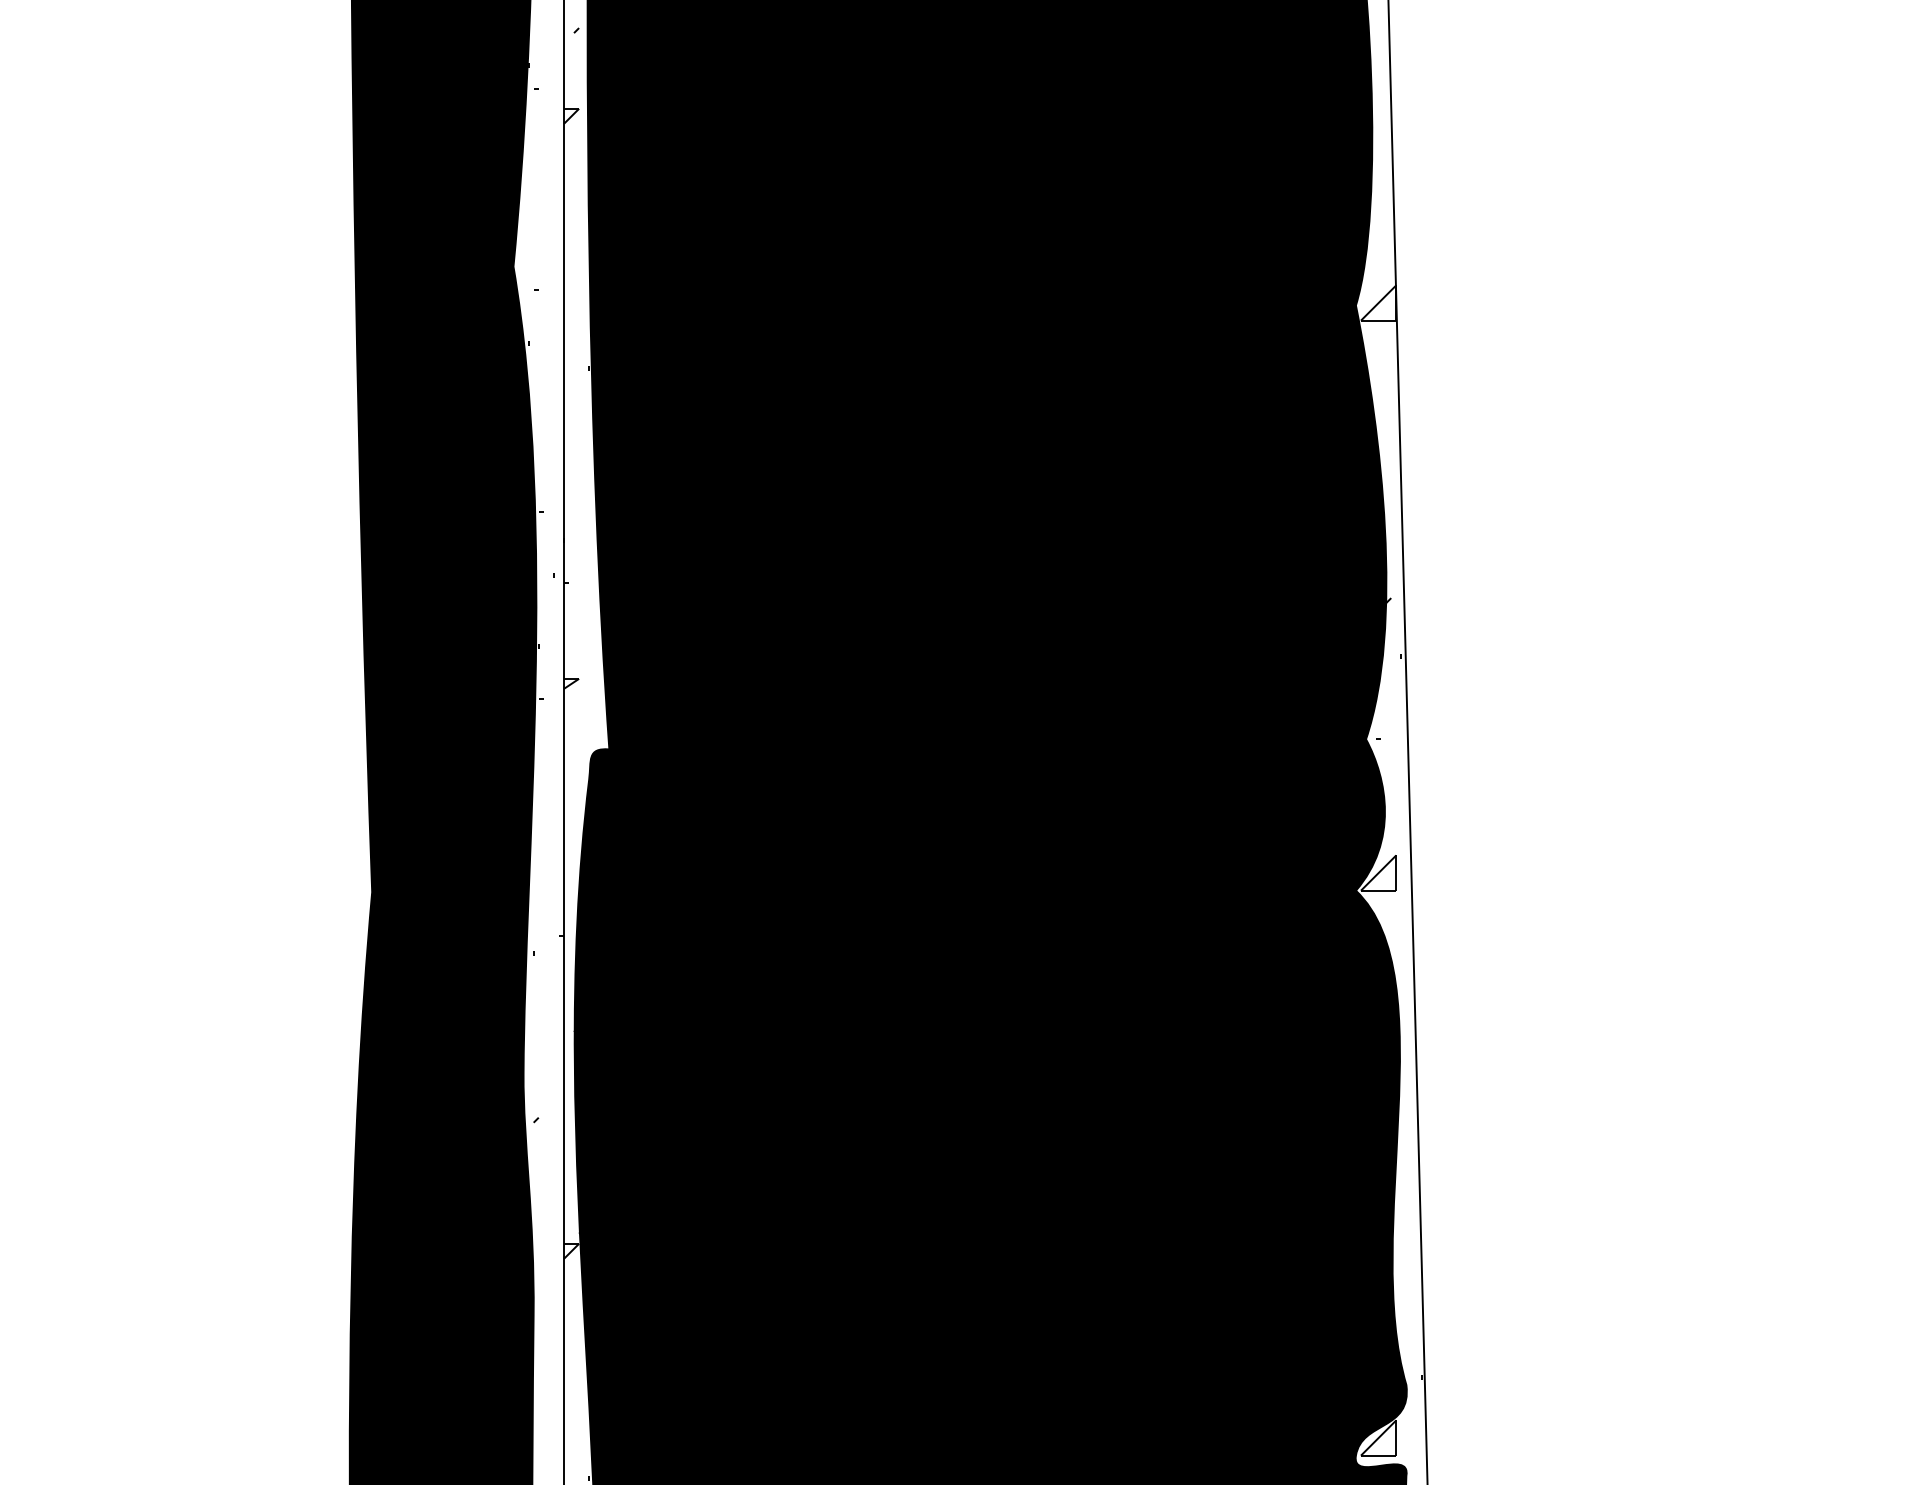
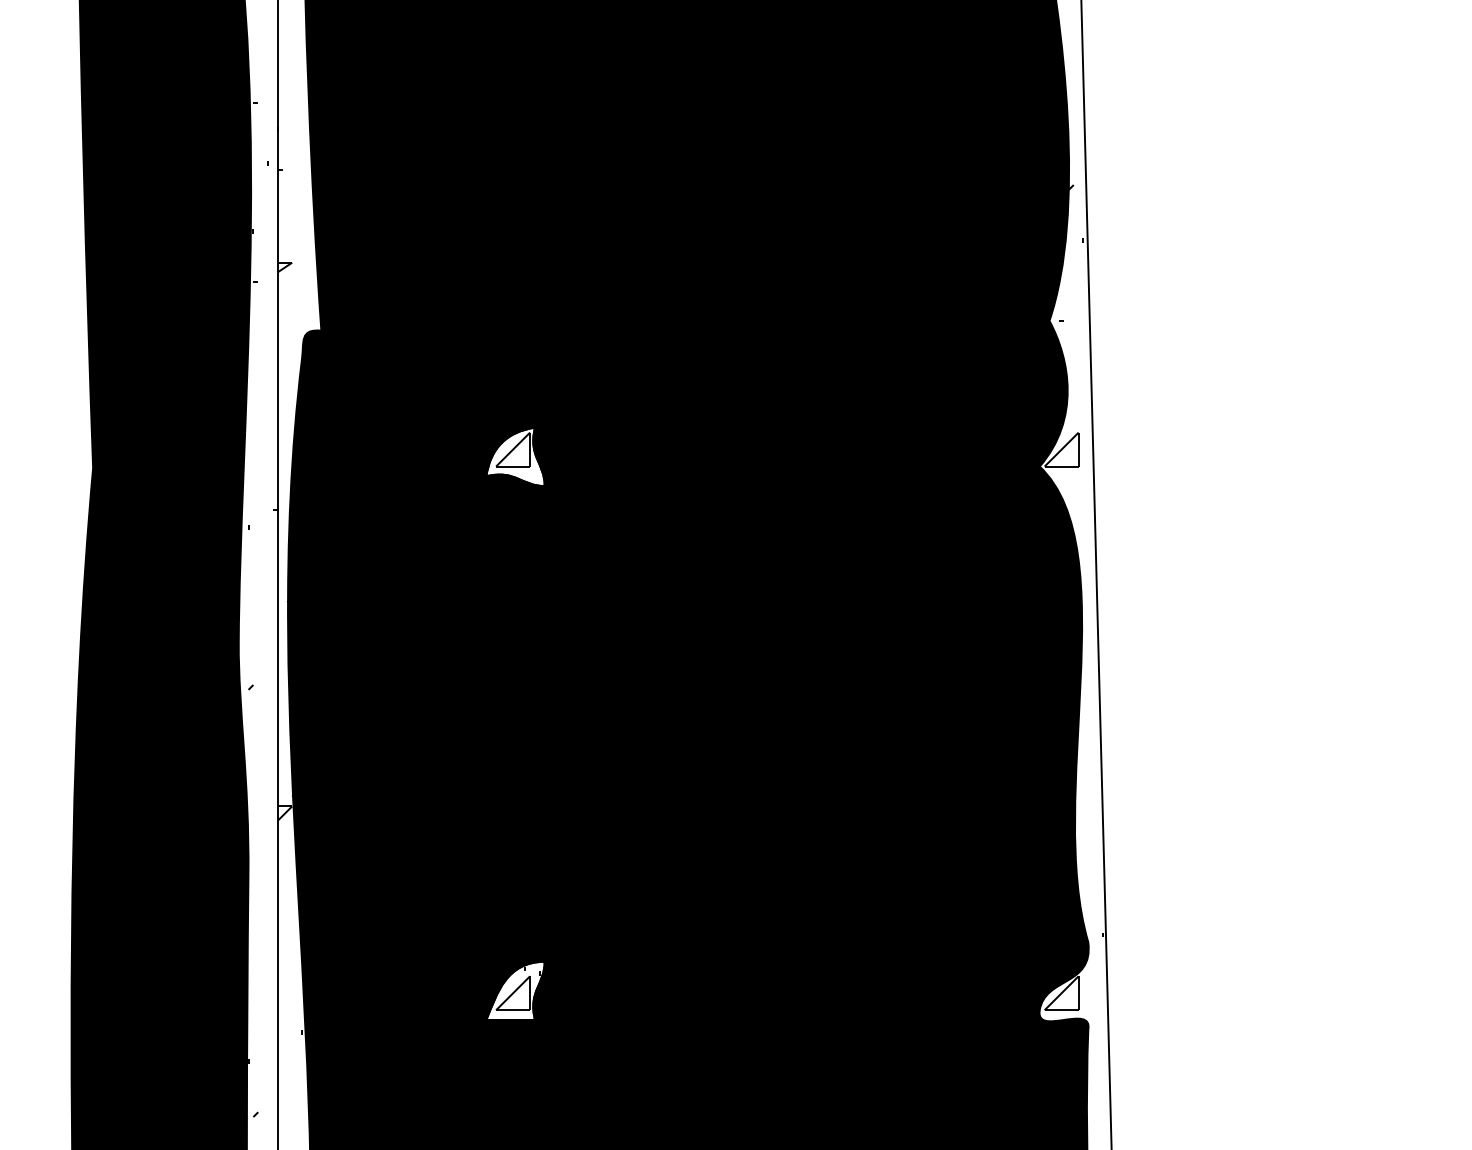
fill: (810, 880) -> (514, 456), removed
fill: (810, 1435) -> (514, 990), removed

